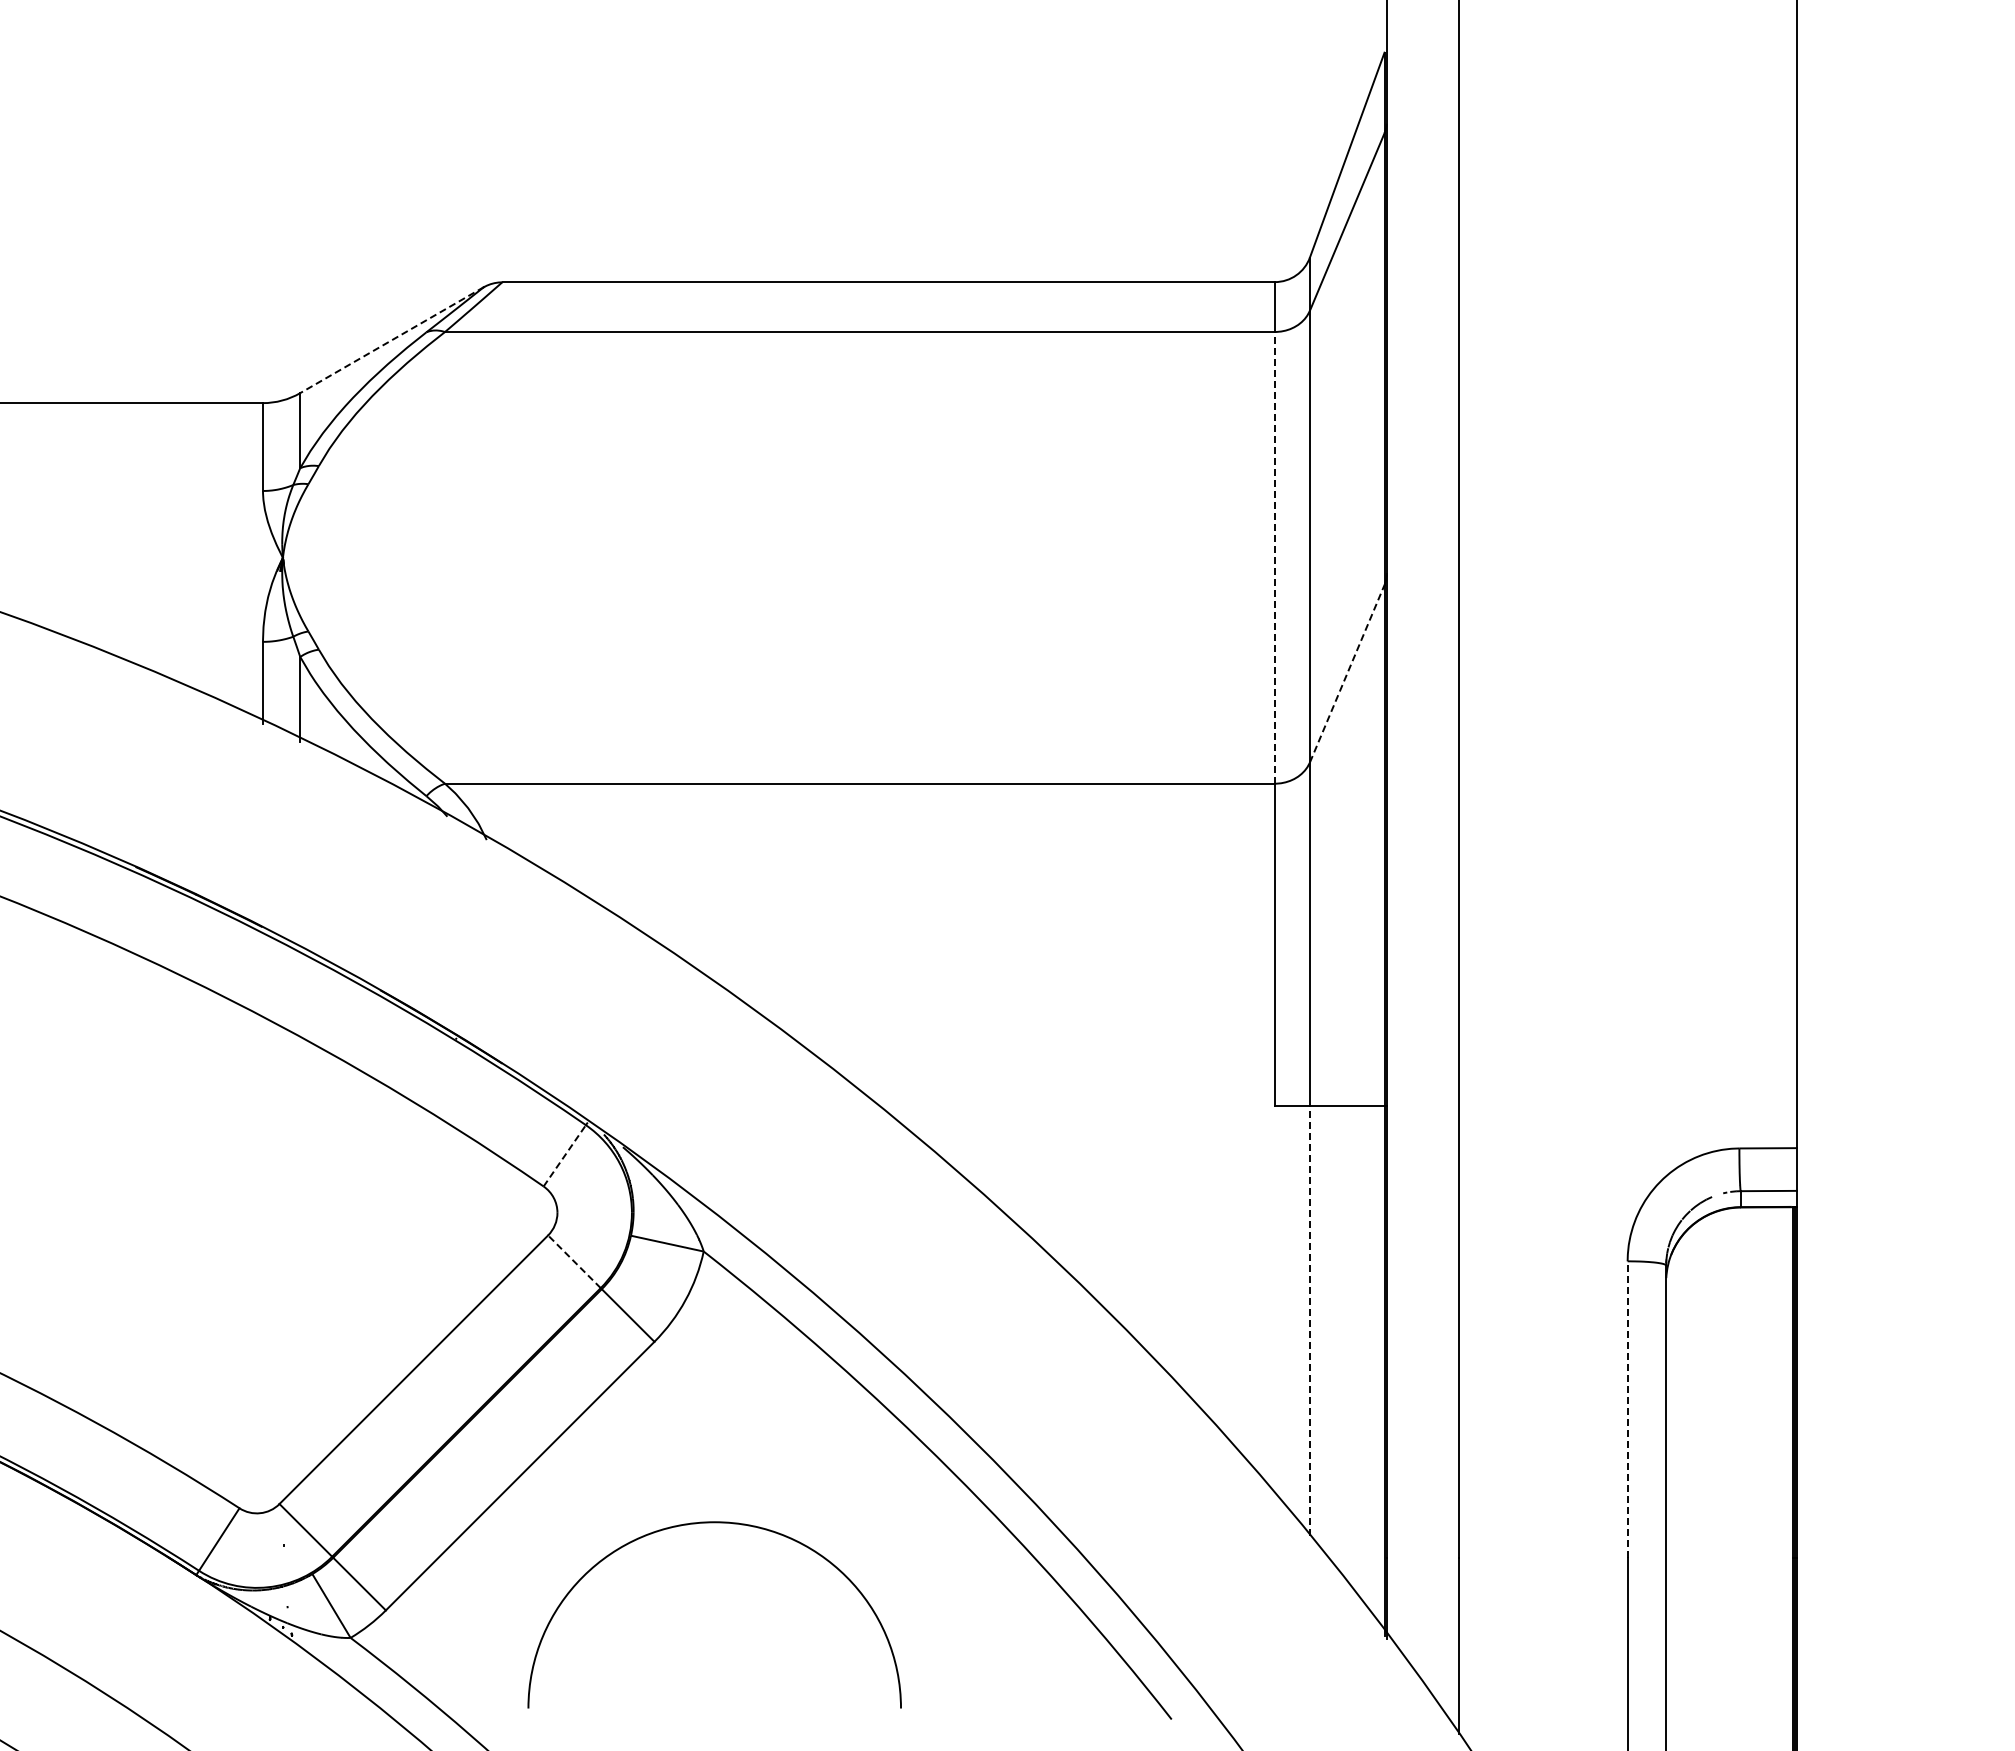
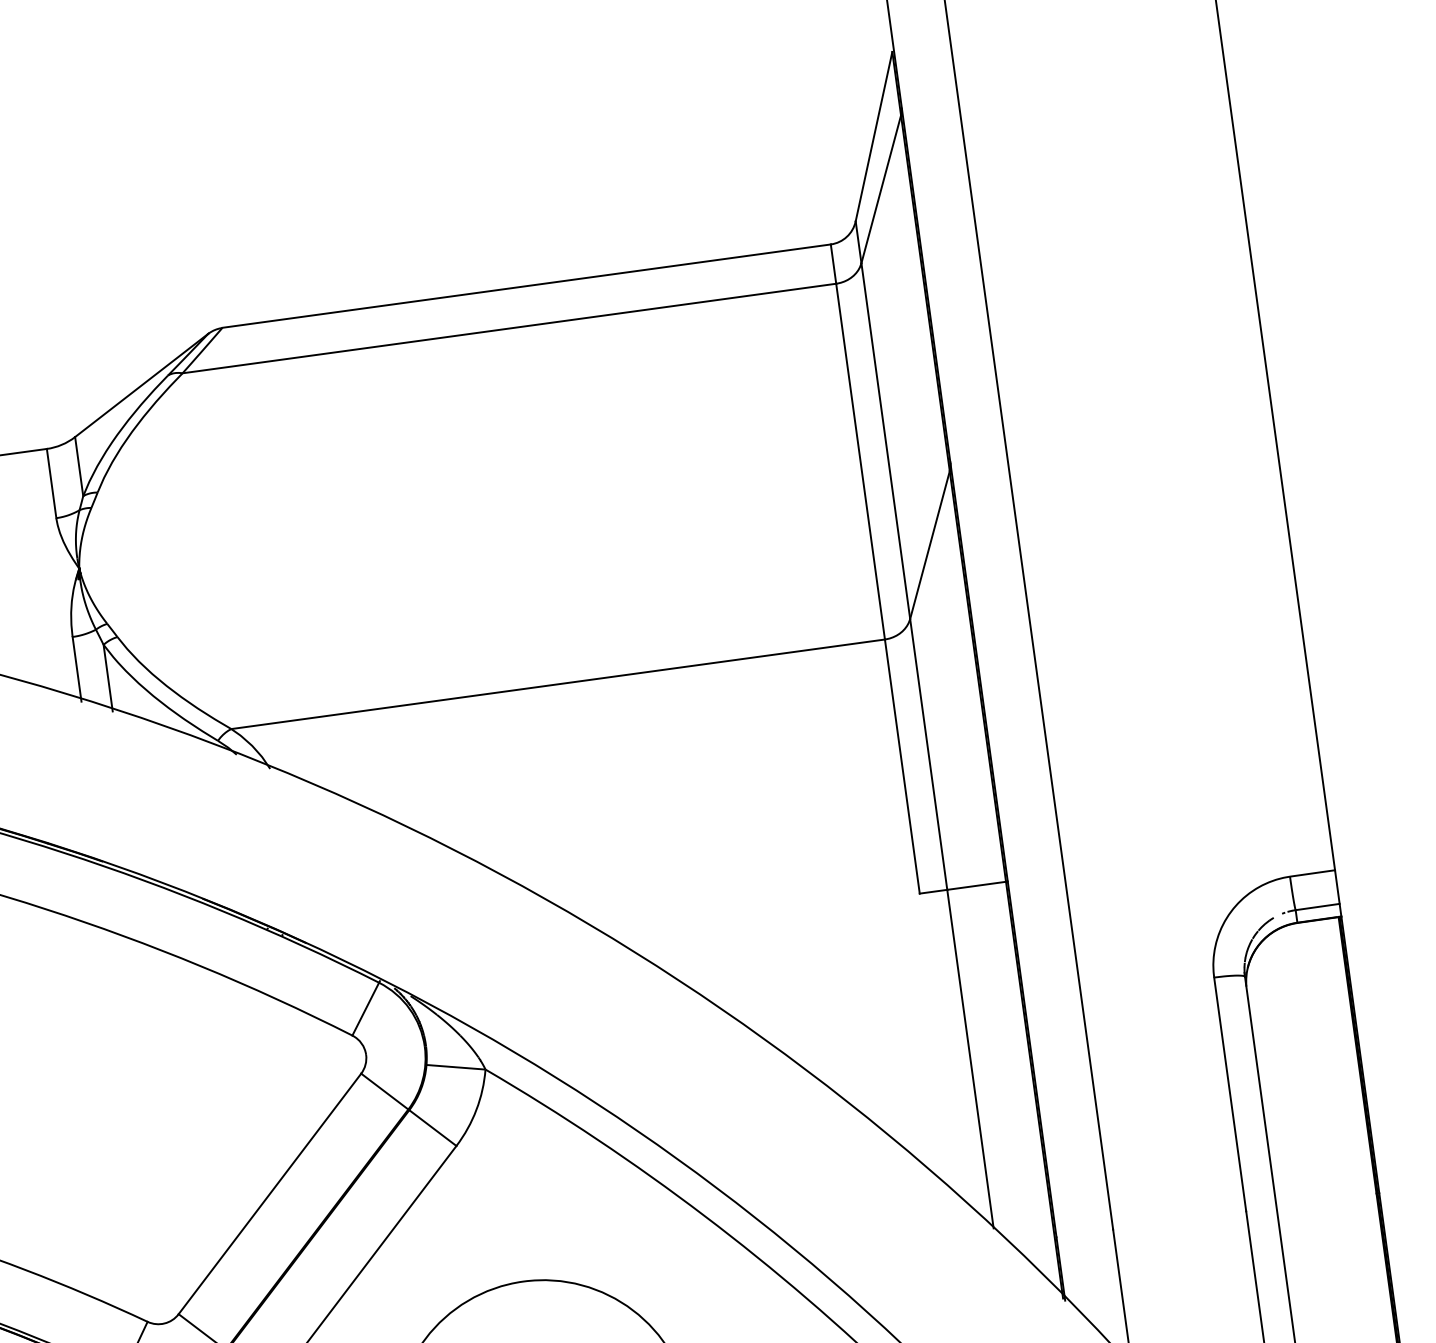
line: (391, 340) -> (141, 385), dashed -> solid
line: (1275, 557) -> (860, 461), dashed -> solid
line: (1347, 673) -> (930, 544), dashed -> solid
line: (565, 1155) -> (366, 1008), dashed -> solid
line: (574, 1261) -> (384, 1091), dashed -> solid
line: (1309, 1321) -> (970, 1059), dashed -> solid
line: (1627, 1409) -> (1230, 1094), dashed -> solid

